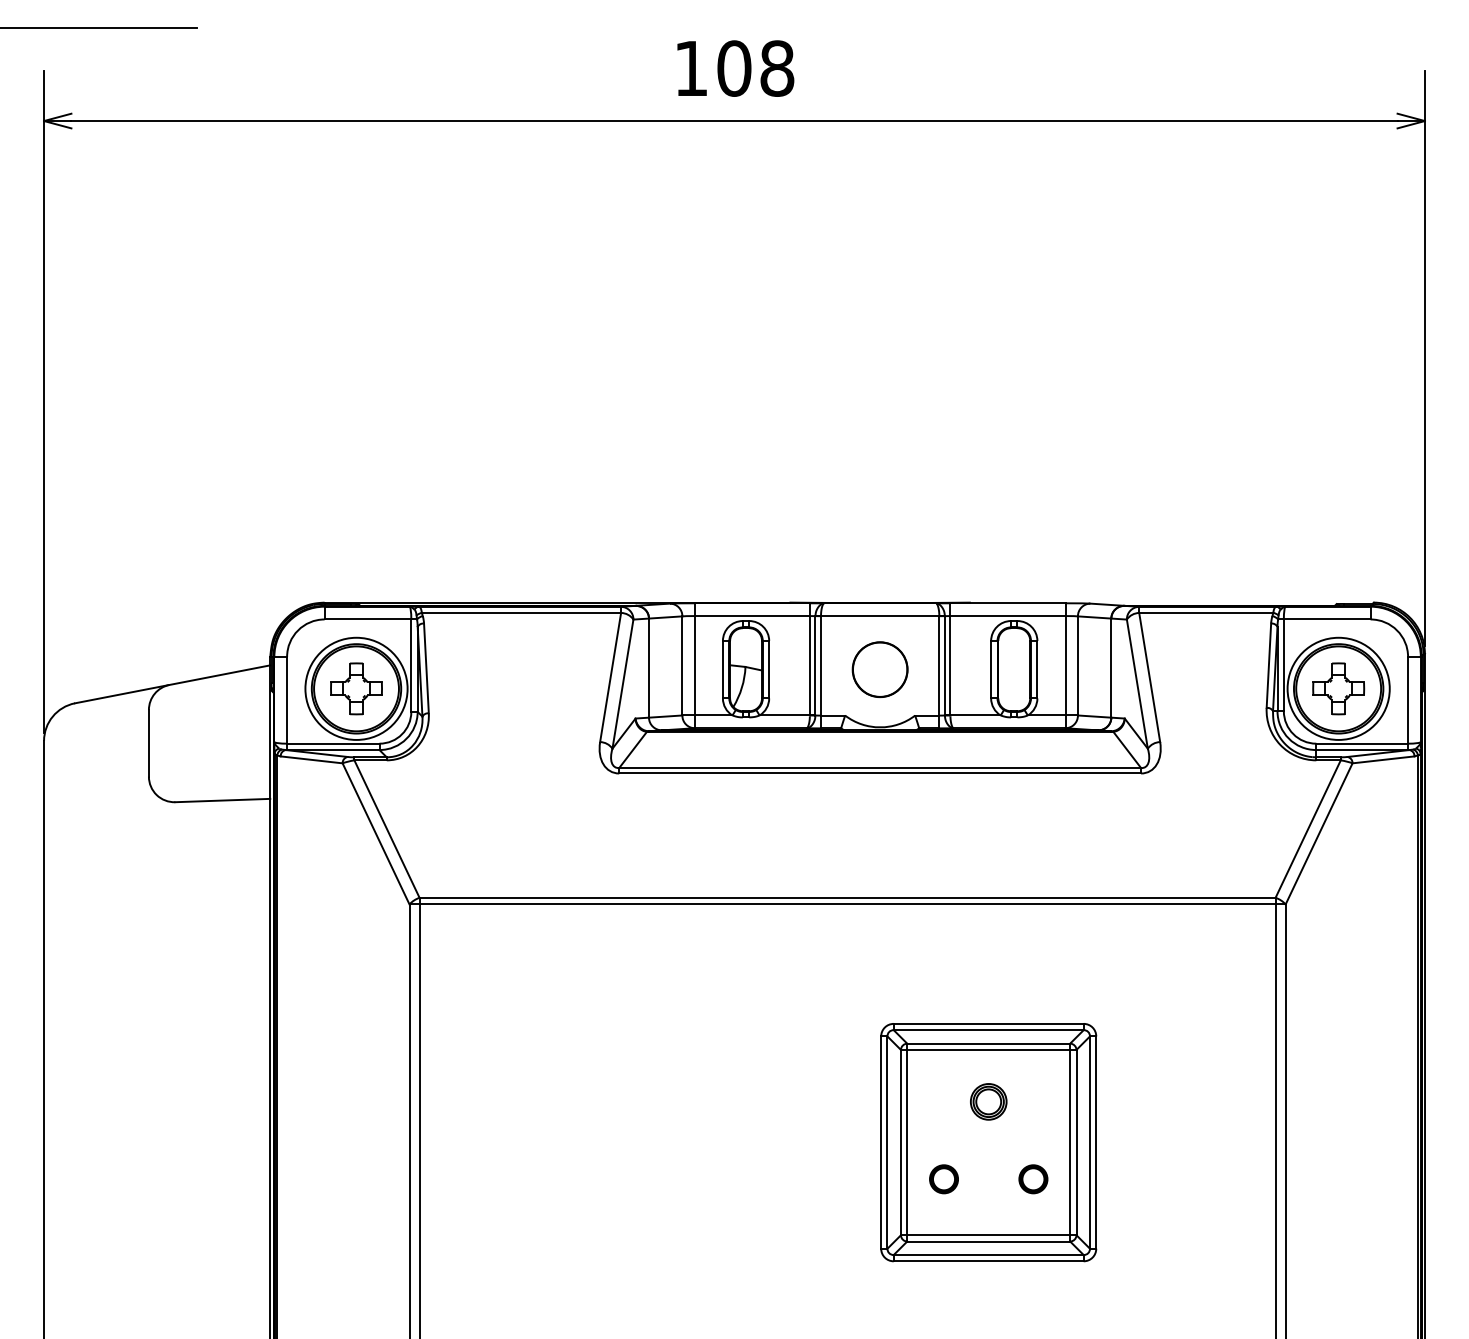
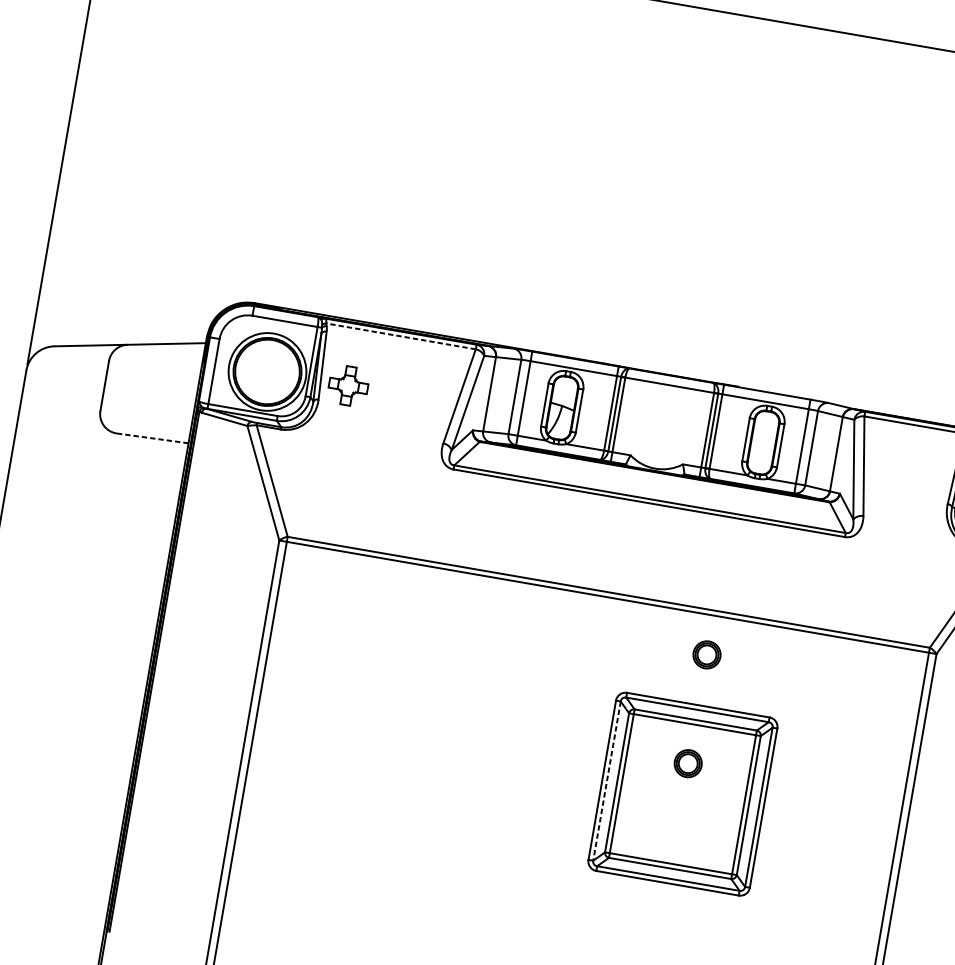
line: (521, 612) -> (401, 336), solid -> dashed
part: (879, 669) -> (662, 425), removed
part: (356, 688) -> (348, 385), moved
line: (222, 800) -> (152, 438), solid -> dashed
part: (988, 956) -> (706, 654), added
line: (887, 1143) -> (606, 781), solid -> dashed
part: (943, 1179) -> (644, 816), removed
part: (1033, 1179) -> (711, 827), removed

